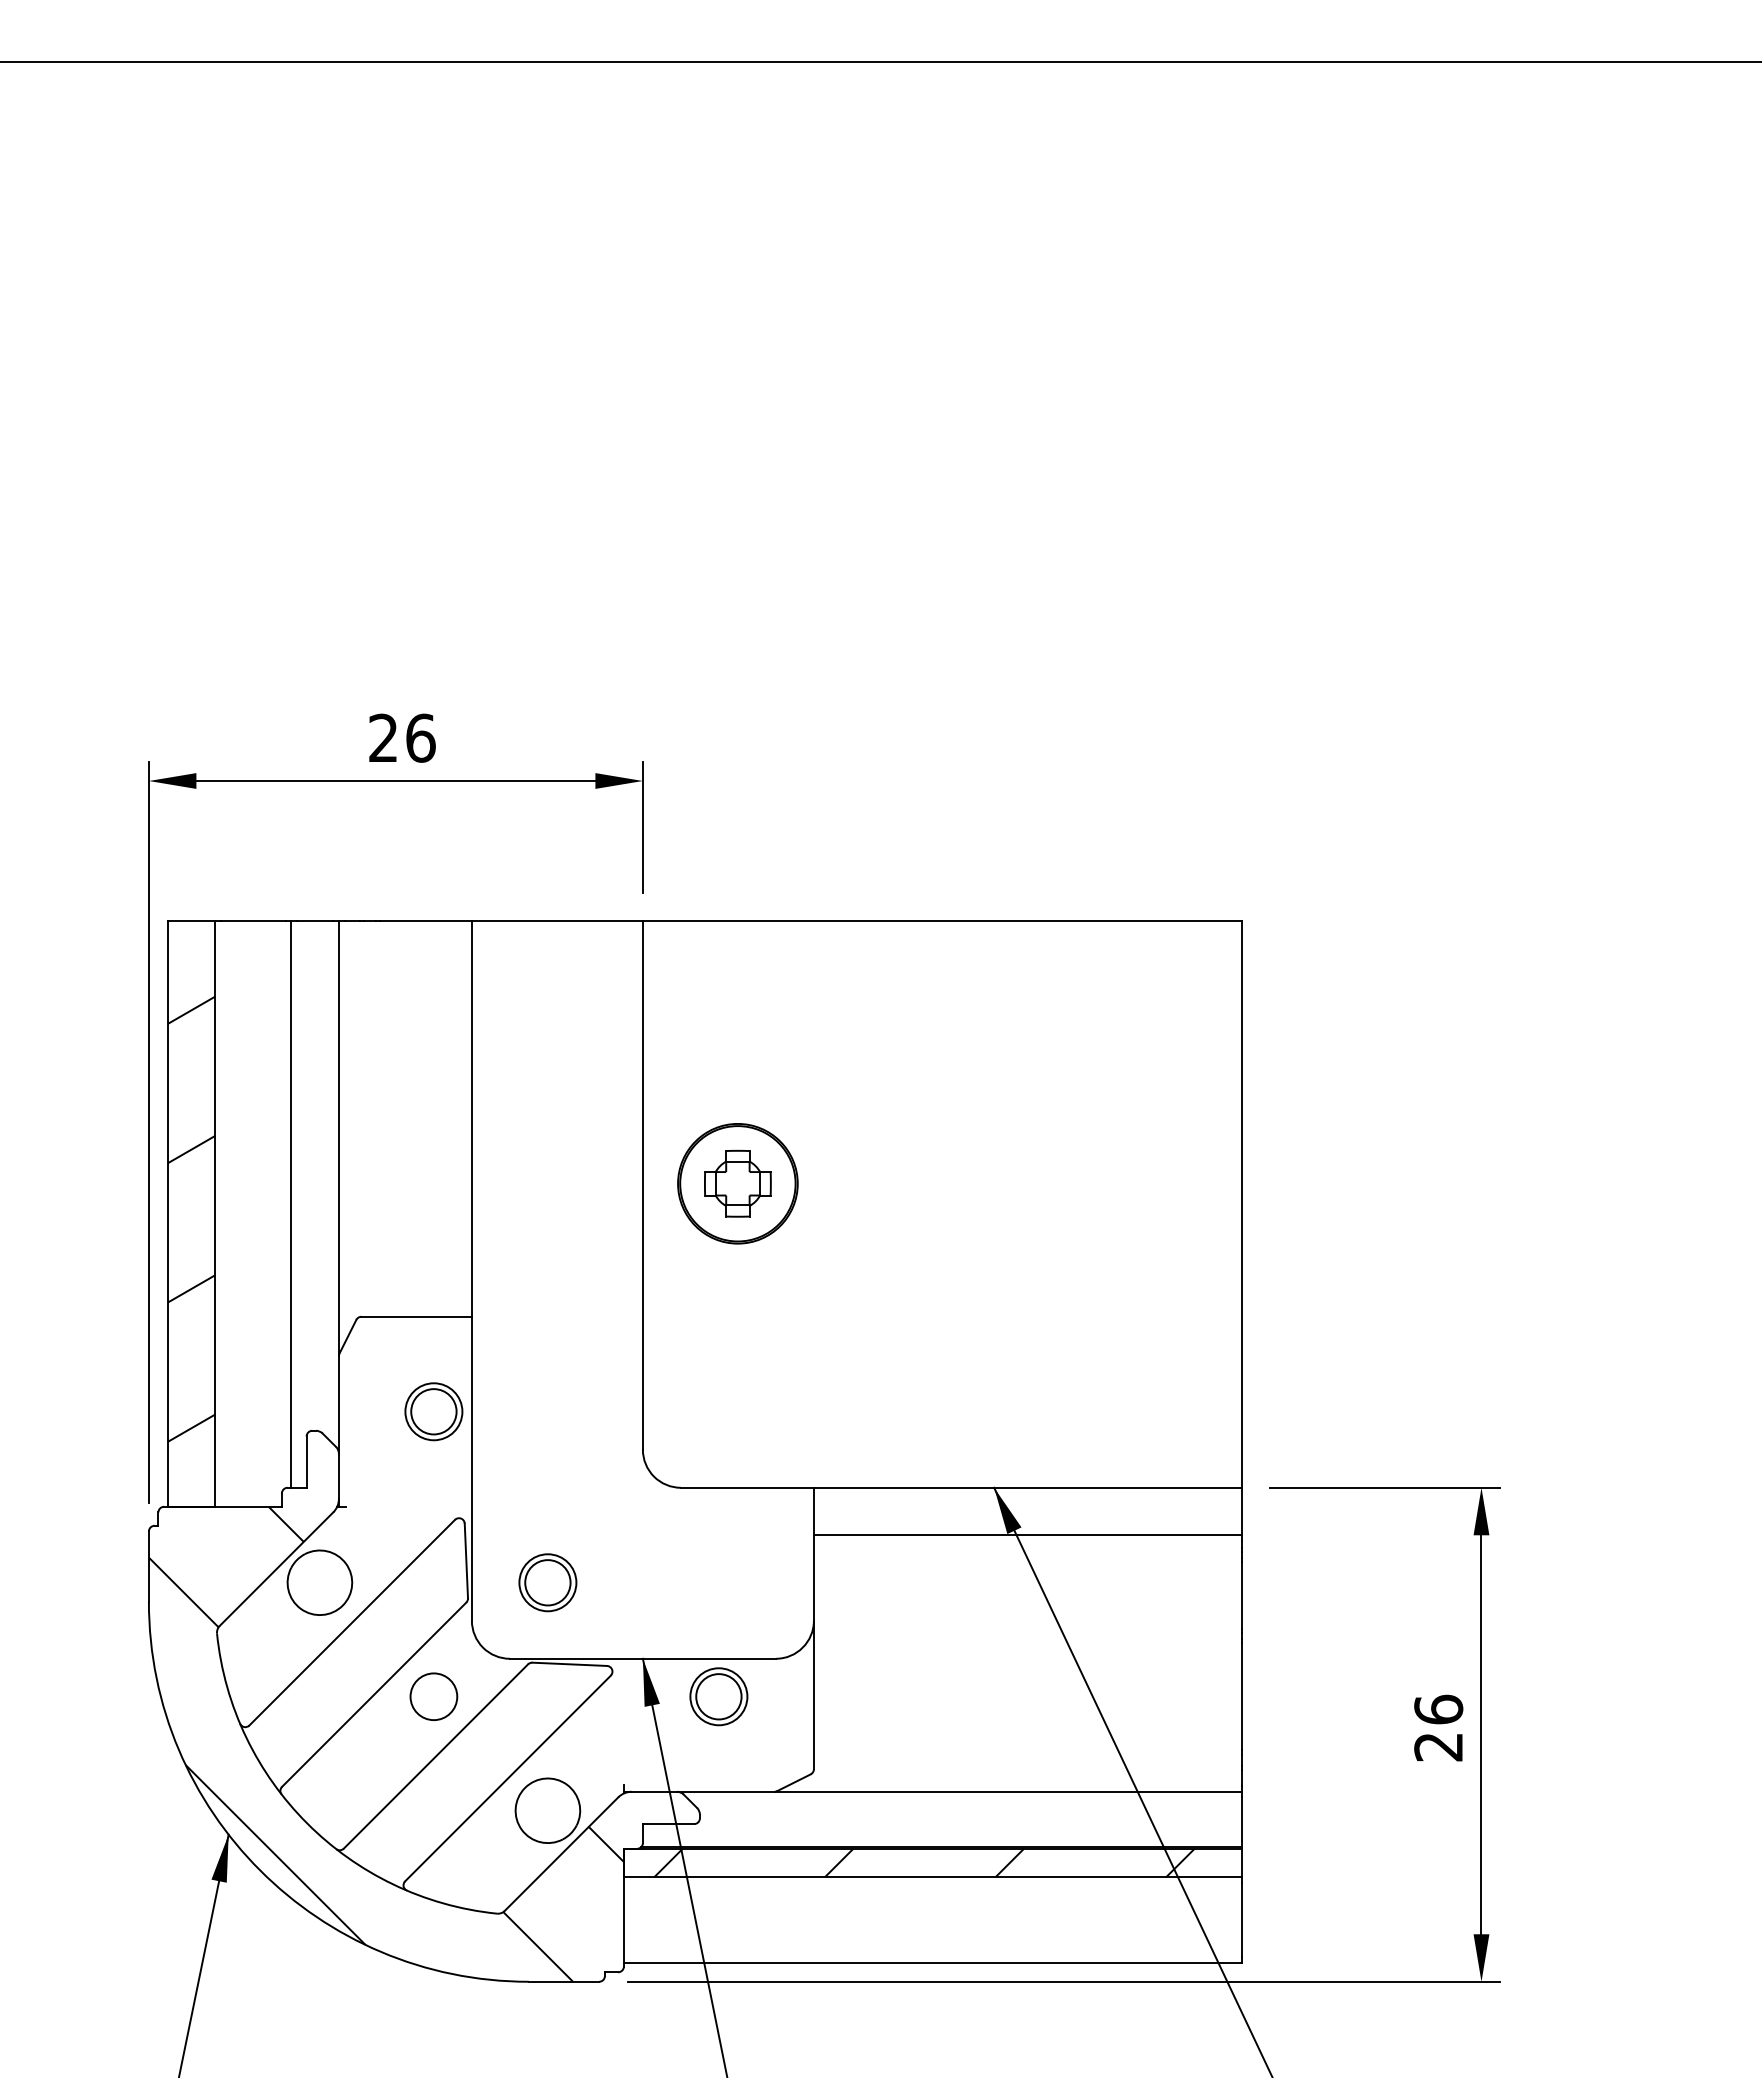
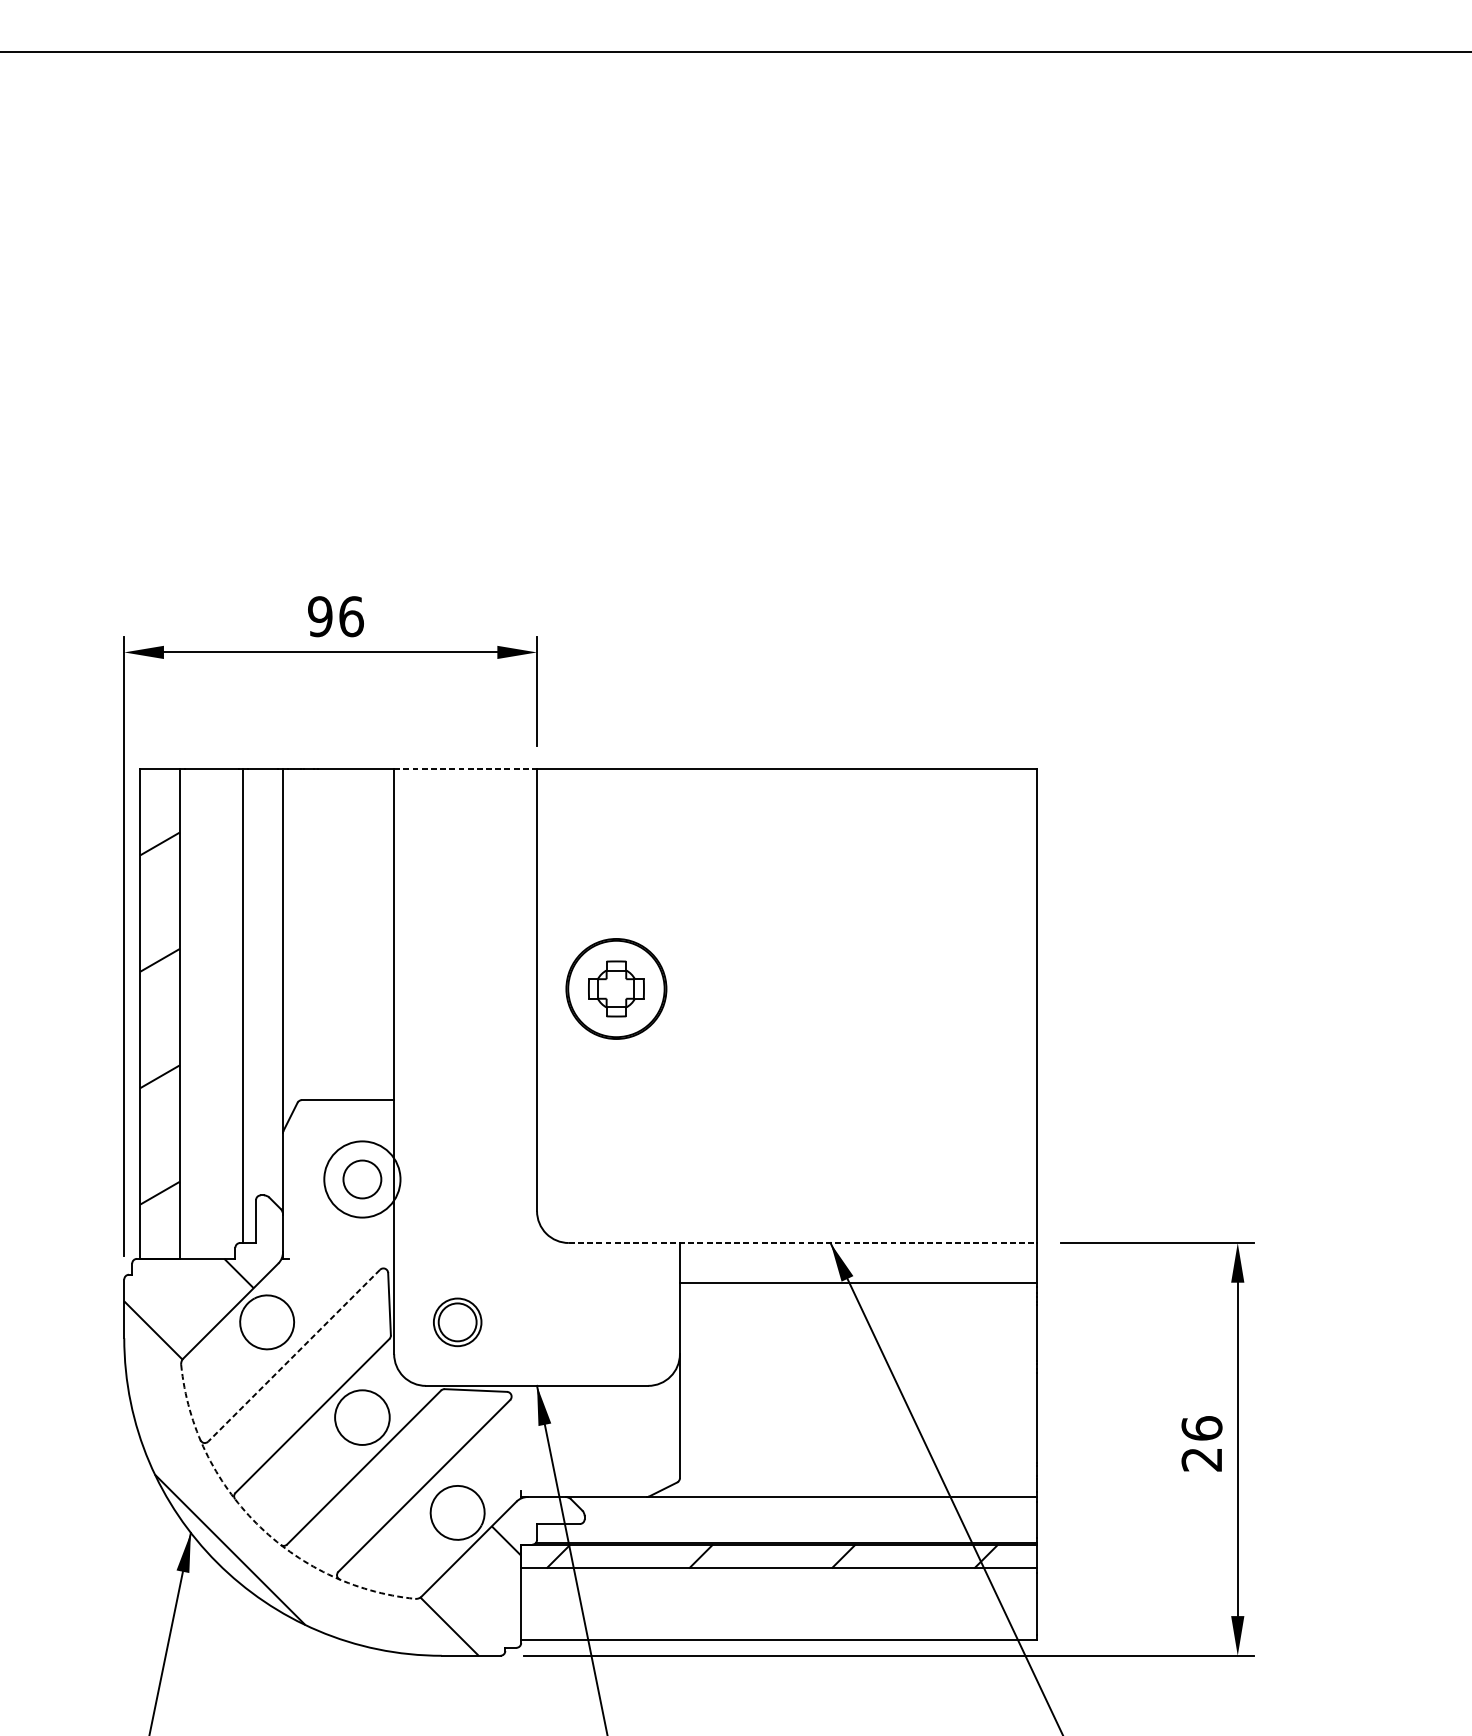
text: (383, 737) -> (320, 616), 26 -> 96
line: (557, 921) -> (465, 769), solid -> dashed
circle: (433, 1411) -> (362, 1179), size x1.6
line: (961, 1487) -> (803, 1242), solid -> dashed
line: (351, 1623) -> (293, 1356), solid -> dashed
circle: (433, 1696) -> (362, 1417), size x1.4
part: (718, 1696) -> (600, 1417), removed
arc: (307, 1823) -> (256, 1523), solid -> dashed

